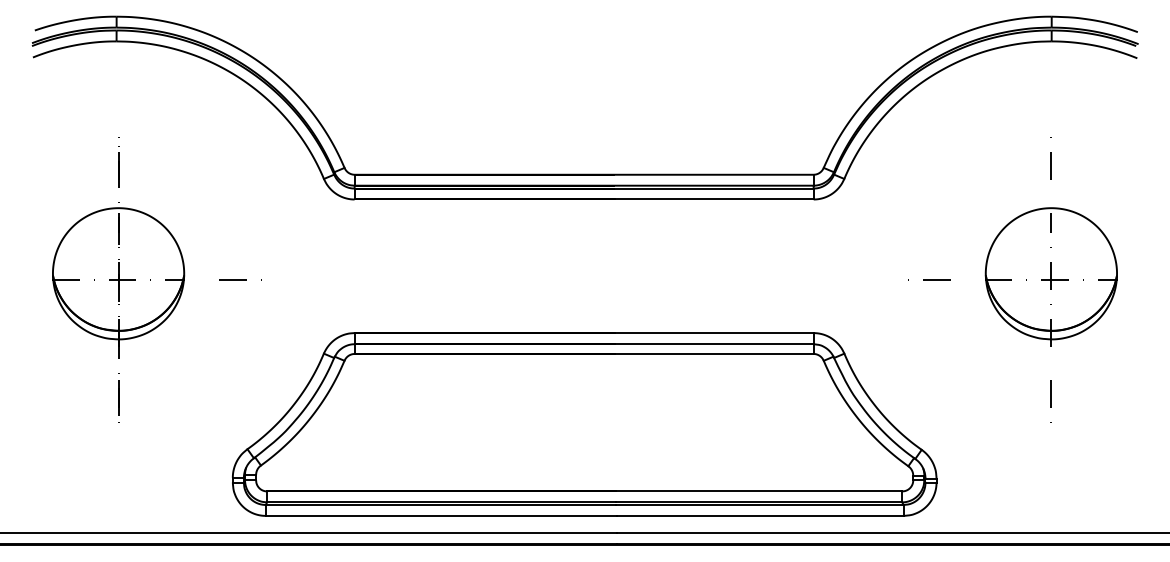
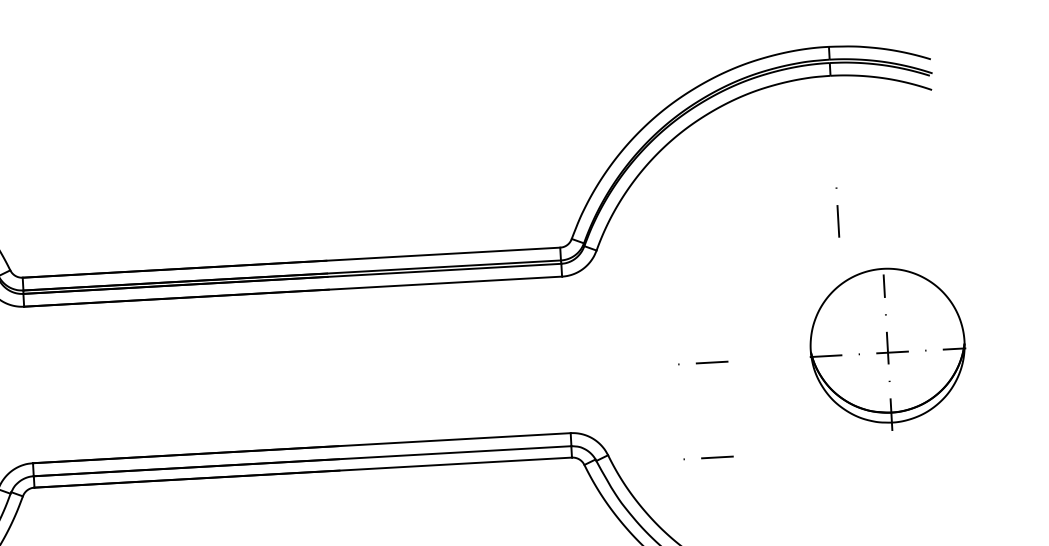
part: (1050, 276) -> (886, 348), moved
line: (929, 360) -> (708, 457), added
line: (1050, 401) -> (852, 497), removed

